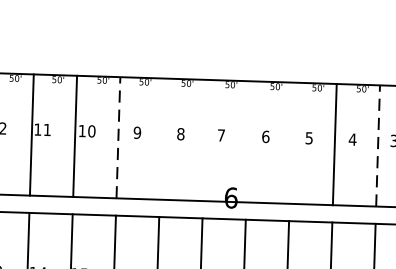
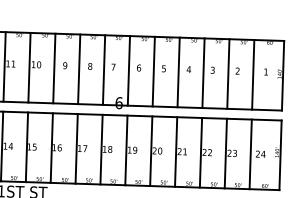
line: (118, 137) -> (54, 68), dashed -> solid
line: (162, 139) -> (79, 69), added
line: (204, 139) -> (103, 69), added
line: (247, 141) -> (128, 70), added
line: (291, 142) -> (153, 71), added
line: (378, 146) -> (203, 73), dashed -> solid

